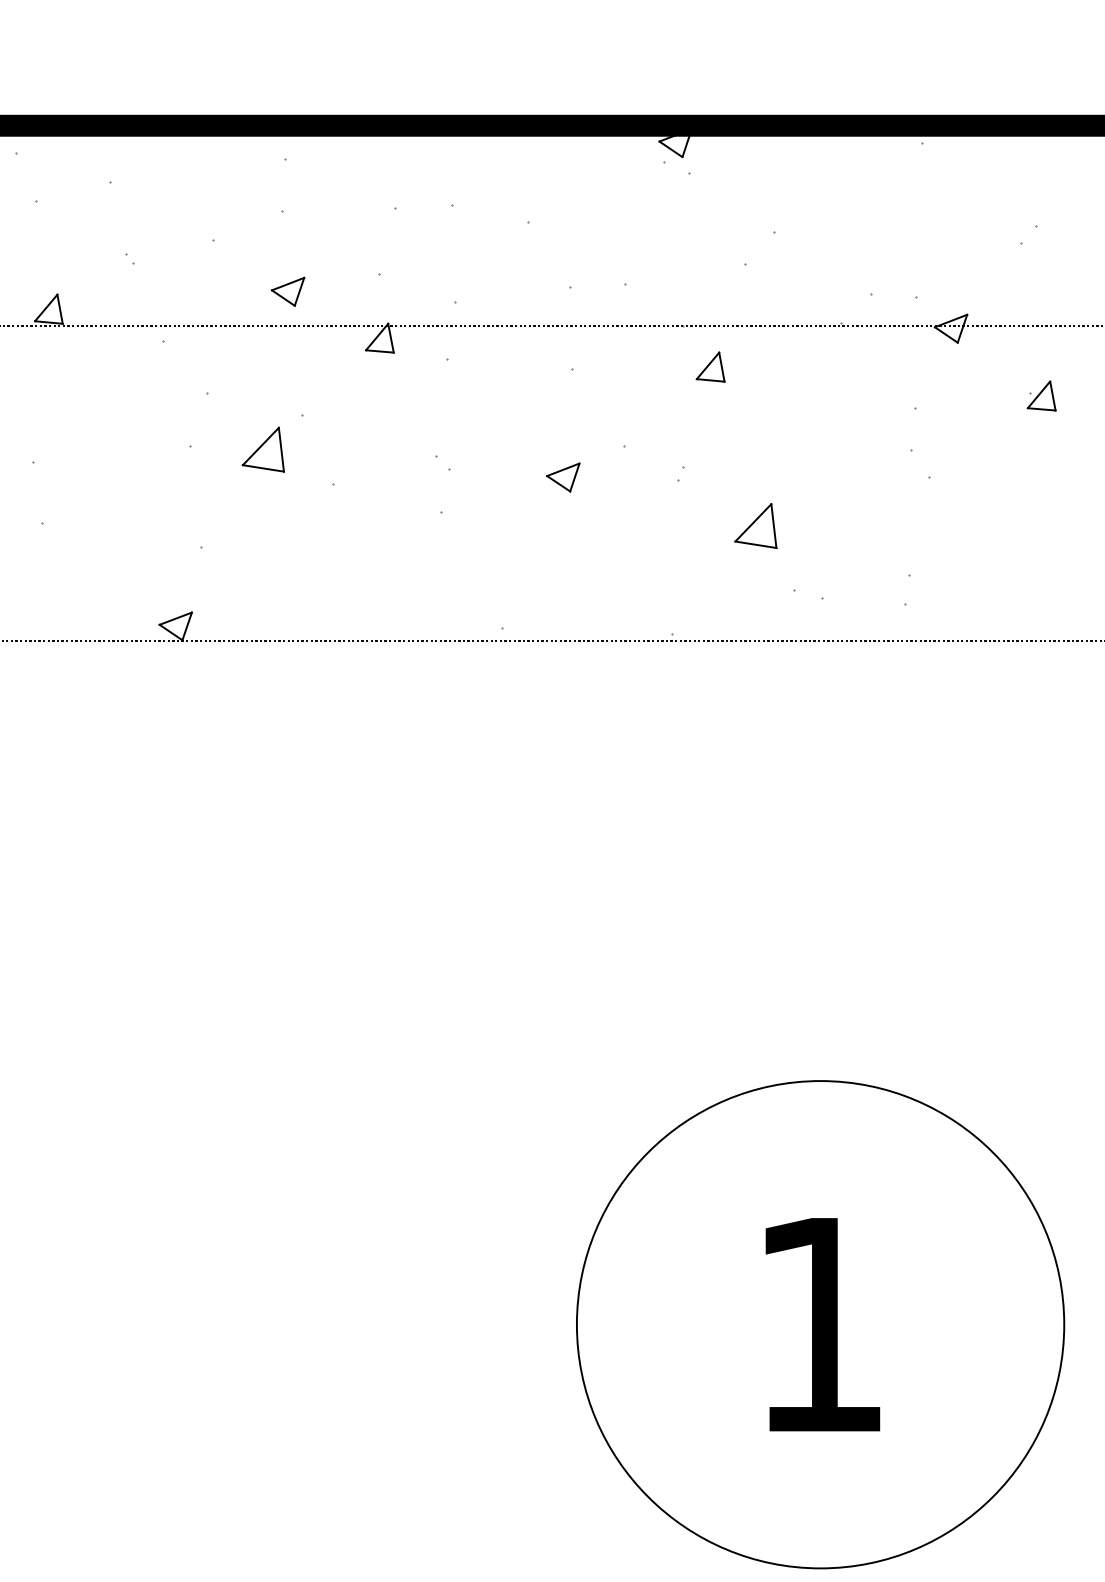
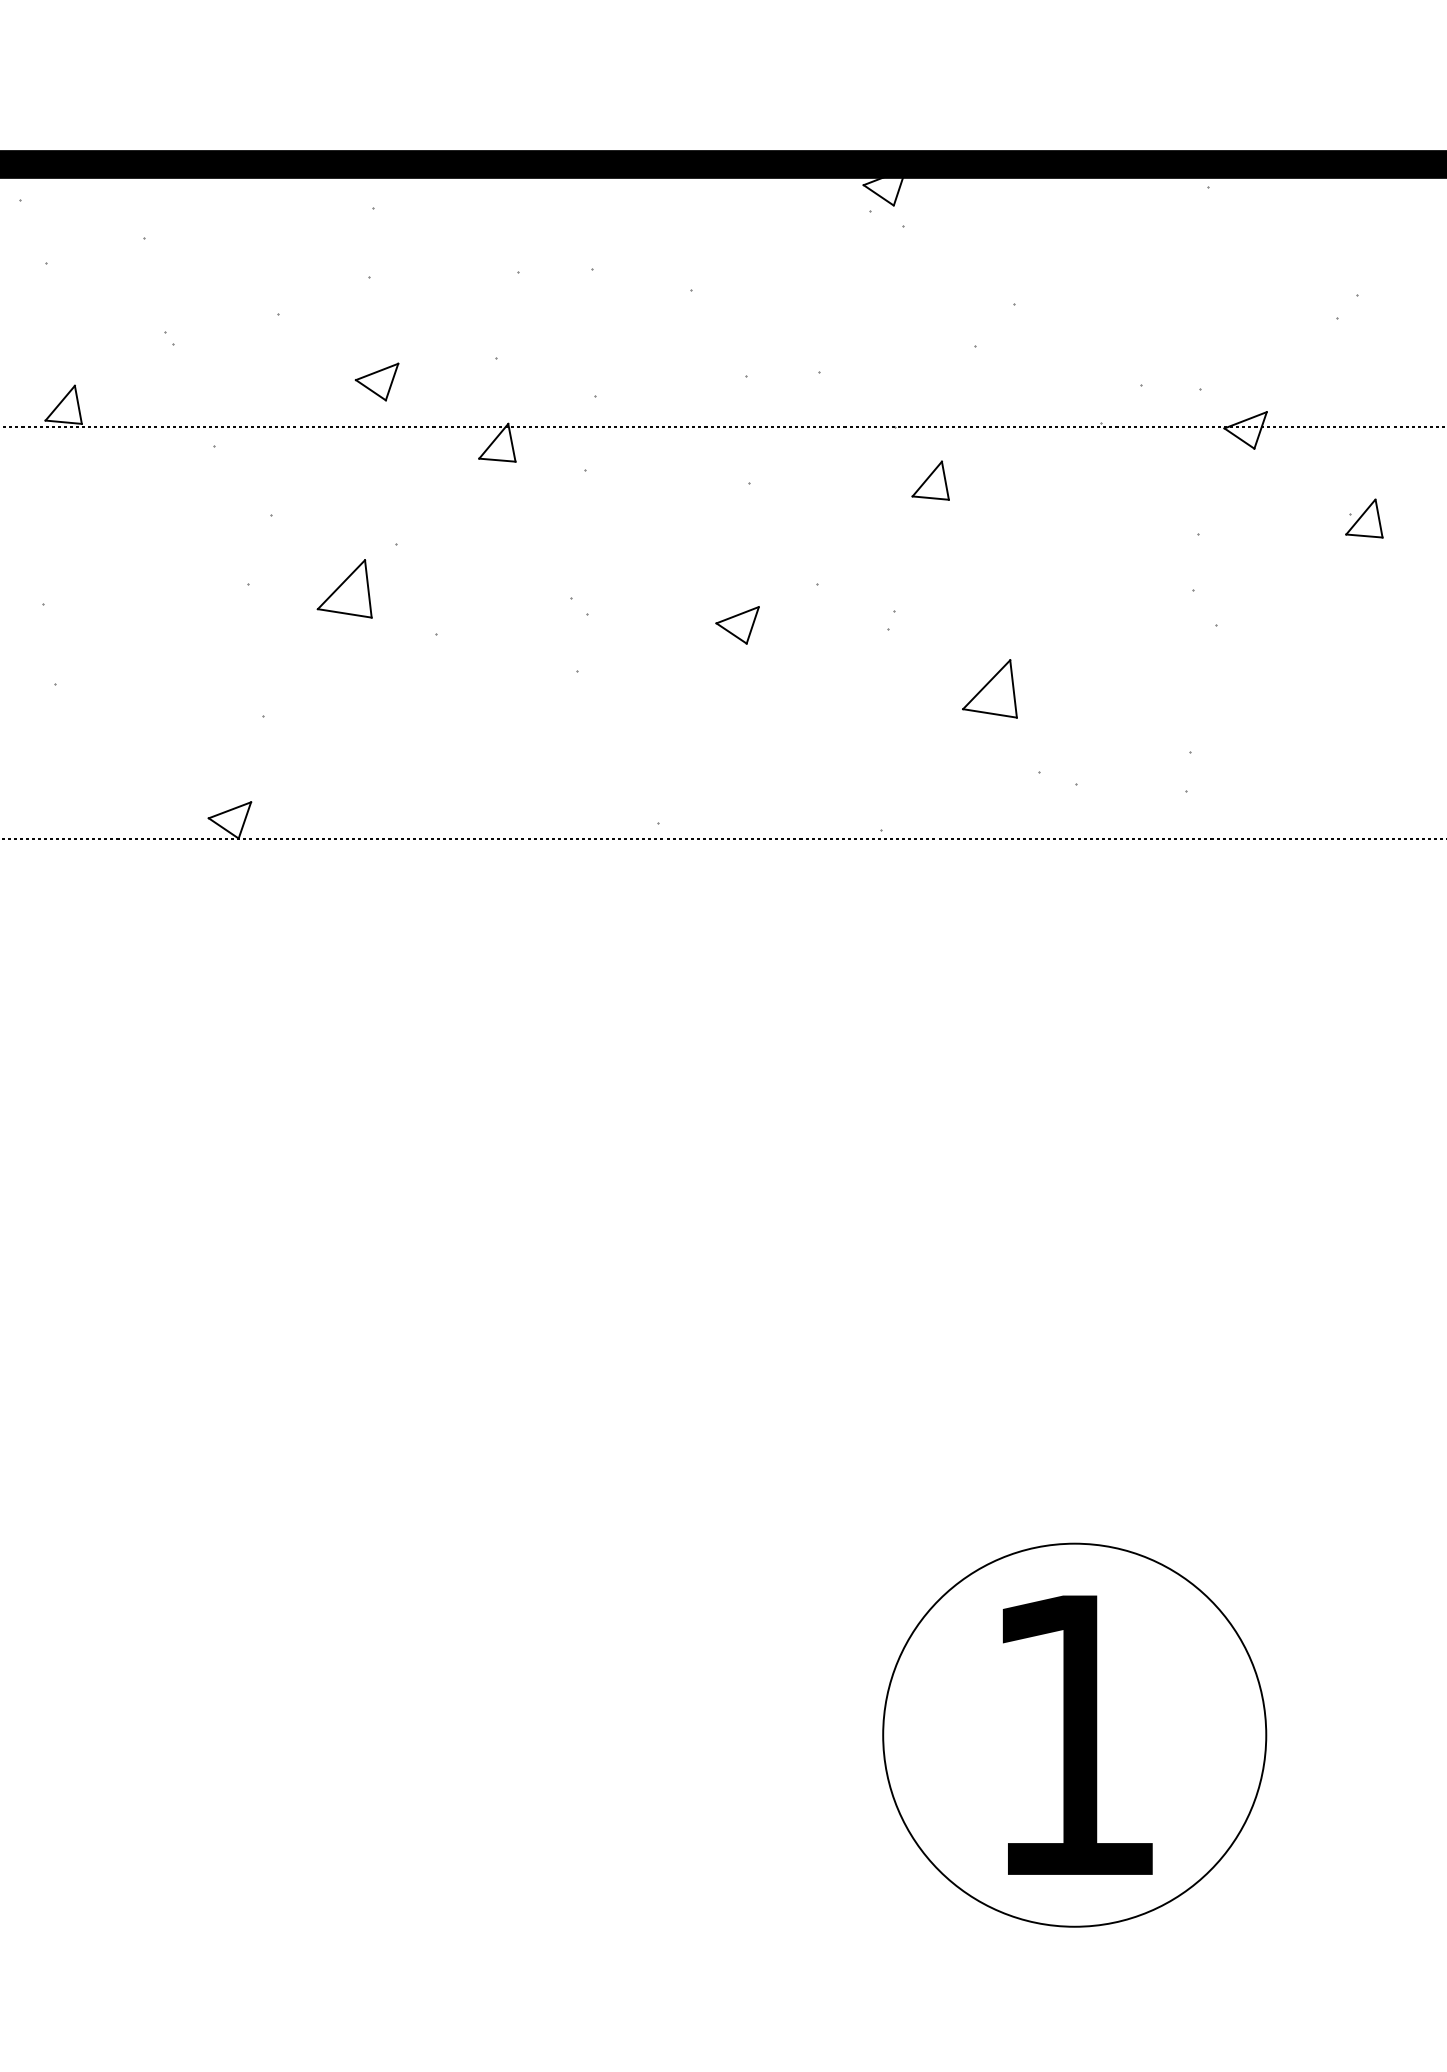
circle: (820, 1324) -> (1074, 1735), size x0.6

